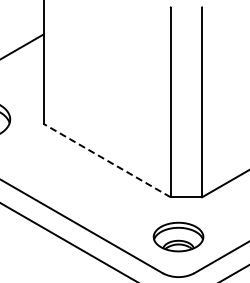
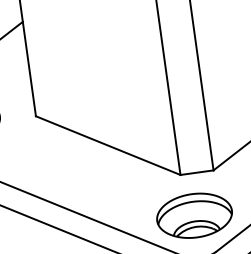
line: (106, 160) -> (107, 145), dashed -> solid
part: (178, 236) -> (194, 215), size x1.43

